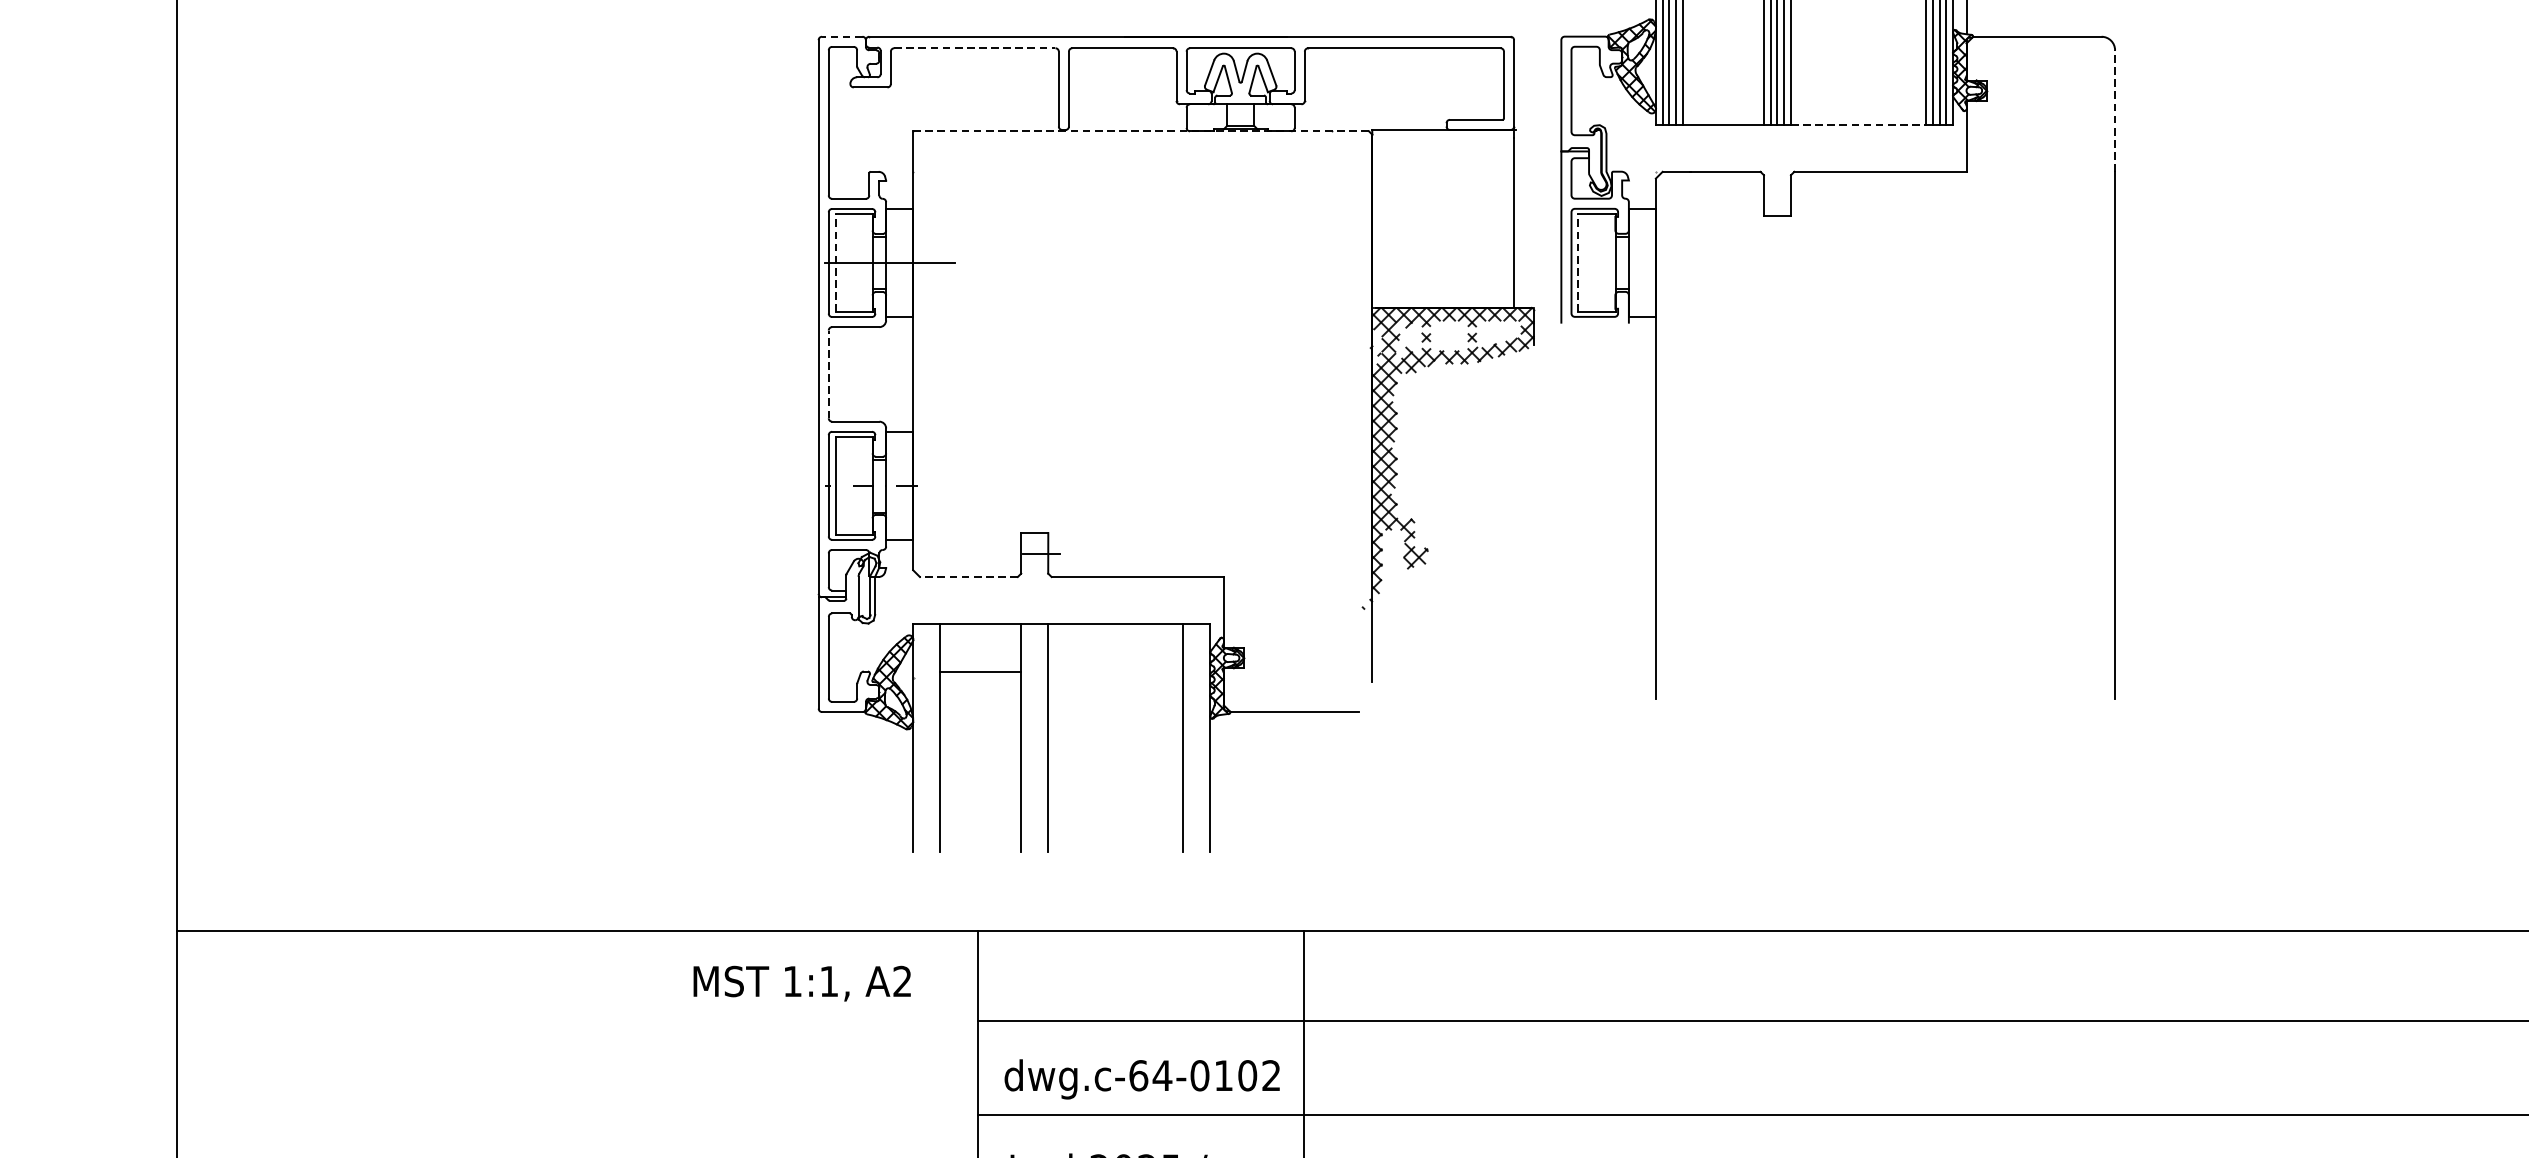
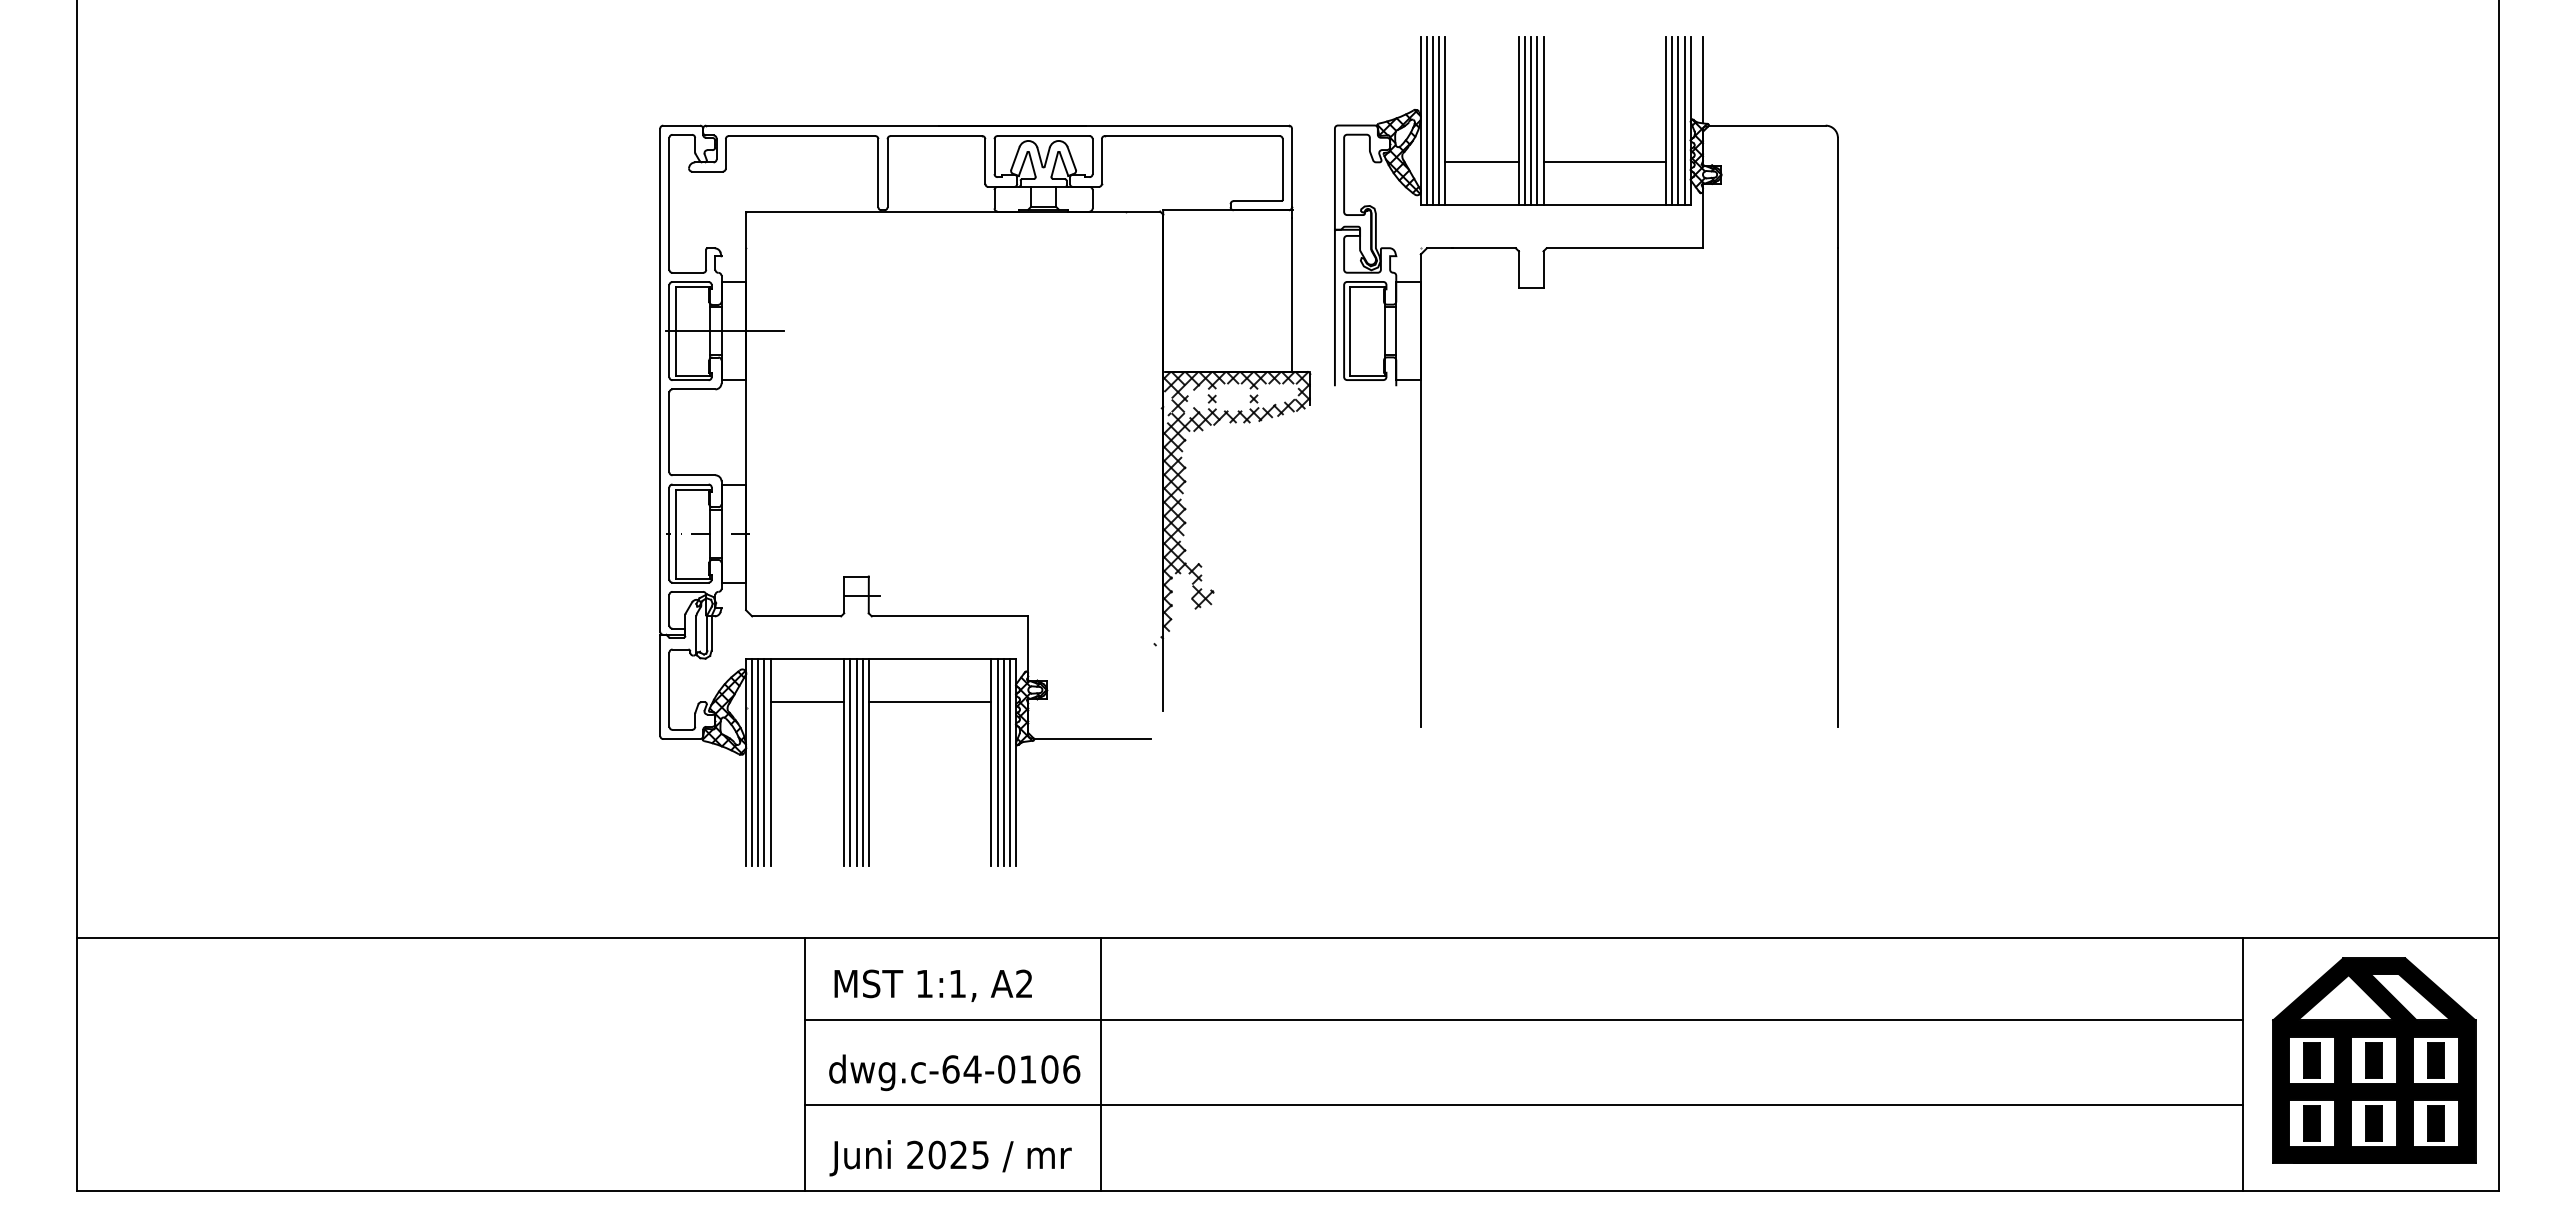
line: (842, 36) -> (681, 125), dashed -> solid
line: (975, 48) -> (802, 136), dashed -> solid
line: (1722, 77) -> (1481, 162), added
line: (1858, 77) -> (1604, 162), added
line: (2114, 110) -> (1837, 192), dashed -> solid
line: (1859, 124) -> (1605, 205), dashed -> solid
line: (1141, 131) -> (953, 211), dashed -> solid
line: (835, 262) -> (675, 330), dashed -> solid
line: (1578, 262) -> (1350, 330), dashed -> solid
line: (828, 374) -> (669, 432), dashed -> solid
line: (968, 577) -> (796, 616), dashed -> solid
line: (1115, 671) -> (929, 702), added
line: (920, 737) -> (752, 762), added
line: (926, 737) -> (758, 762), added
line: (933, 737) -> (764, 762), added
line: (1028, 737) -> (850, 762), added
line: (1034, 737) -> (856, 762), added
line: (1041, 737) -> (862, 762), added
line: (1189, 737) -> (997, 762), added
line: (1196, 737) -> (1003, 762), added
line: (1203, 737) -> (1009, 762), added
text: (801, 983) -> (932, 985), moved
text: (1271, 1075) -> (1071, 1069), dwg.c-64-0102 -> dwg.c-64-0106

